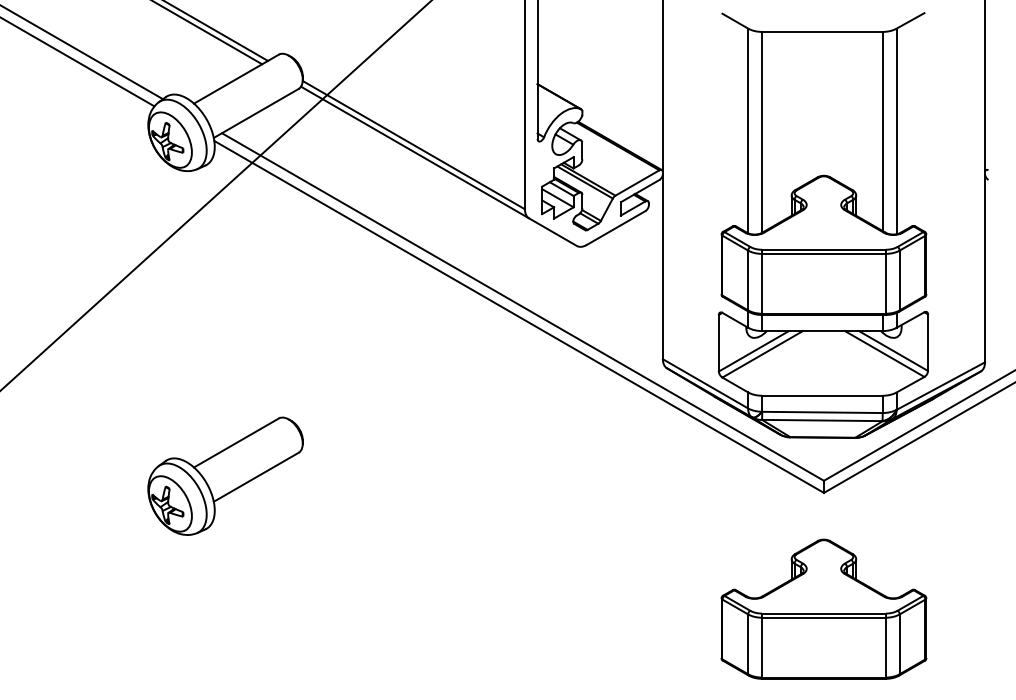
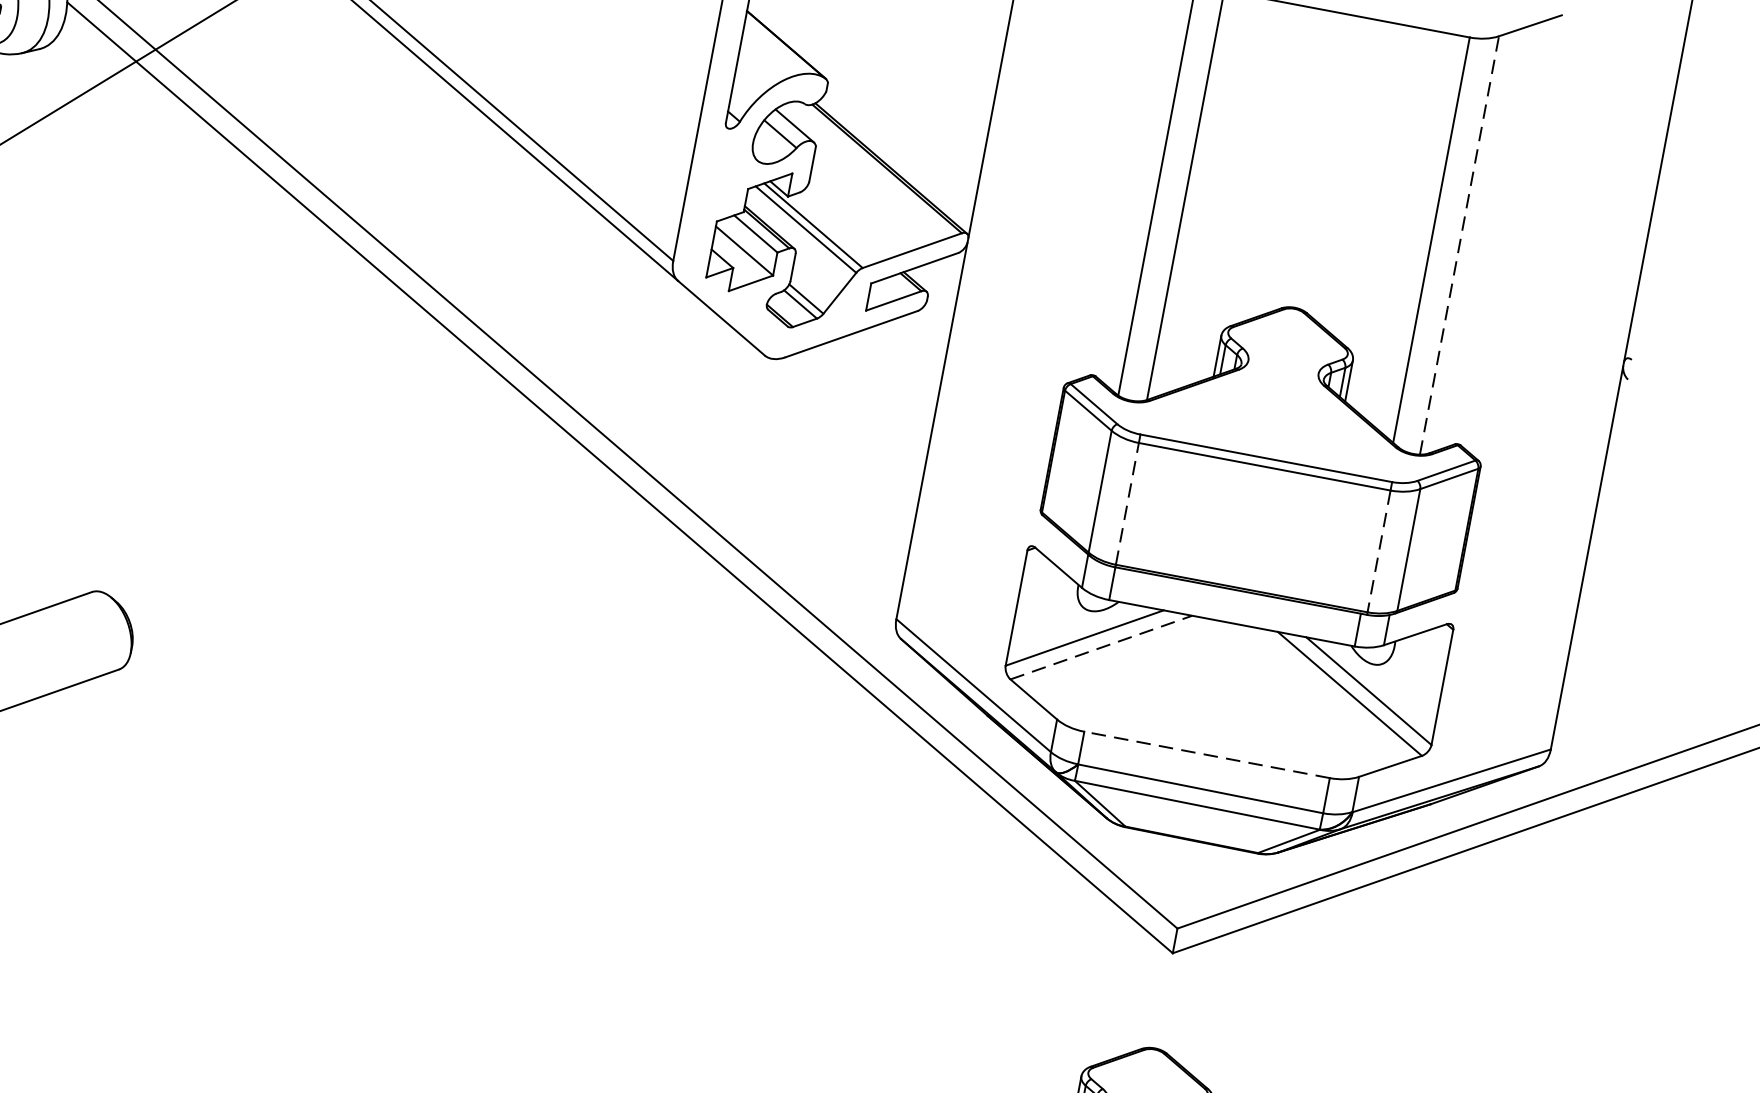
line: (896, 131) -> (1459, 245), solid -> dashed
line: (762, 283) -> (1128, 503), solid -> dashed
line: (885, 283) -> (1378, 550), solid -> dashed
line: (763, 354) -> (1102, 648), solid -> dashed
line: (821, 395) -> (1205, 754), solid -> dashed

